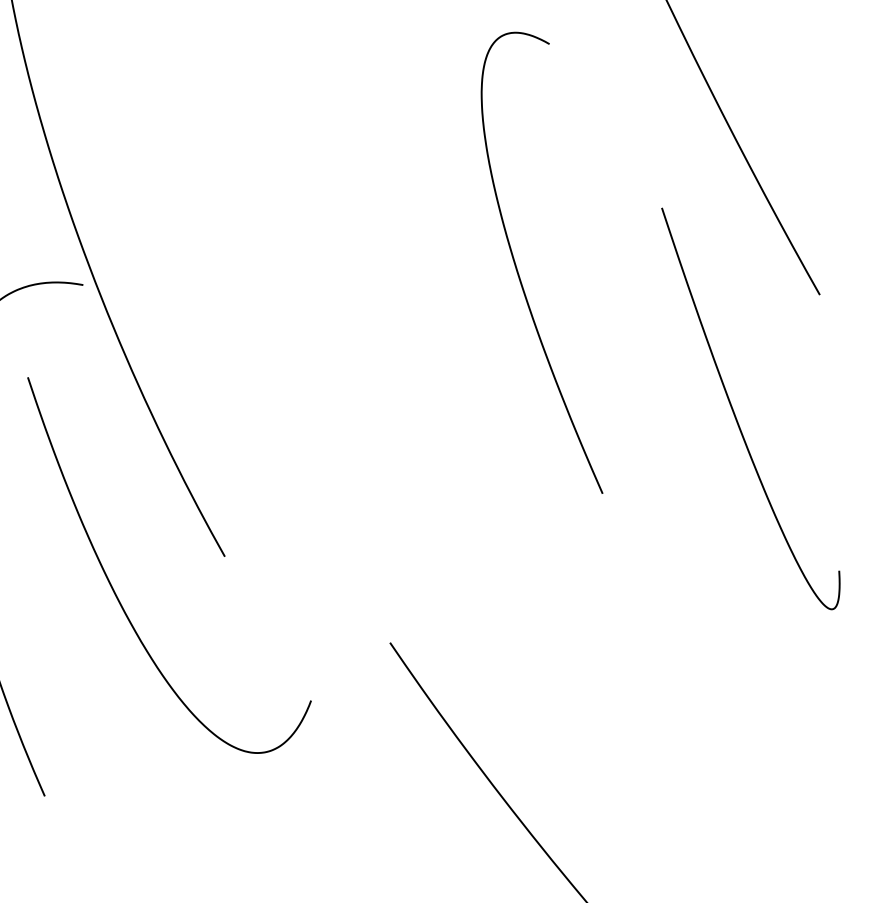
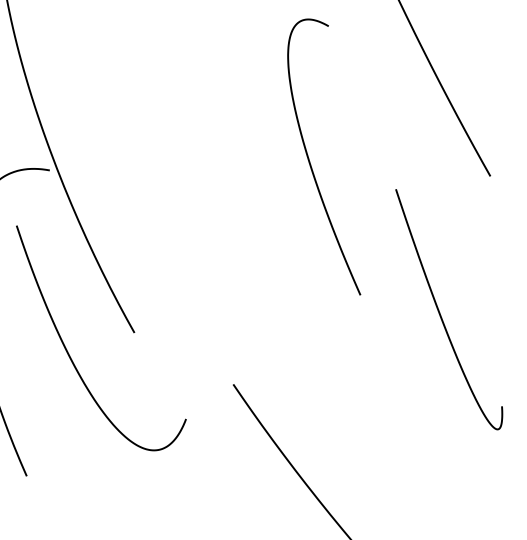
curve: (736, 413) -> (440, 312), moved

